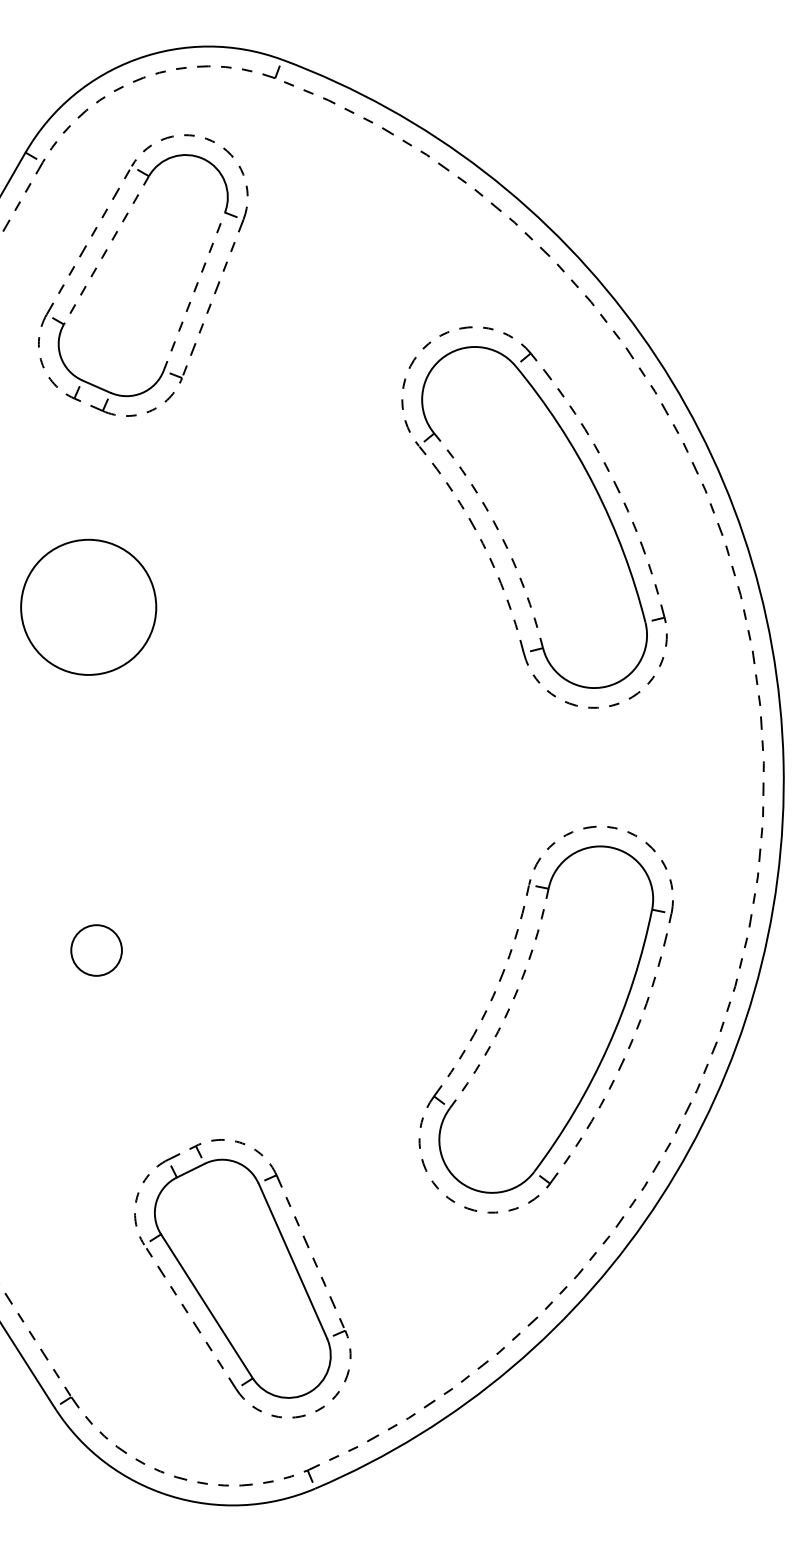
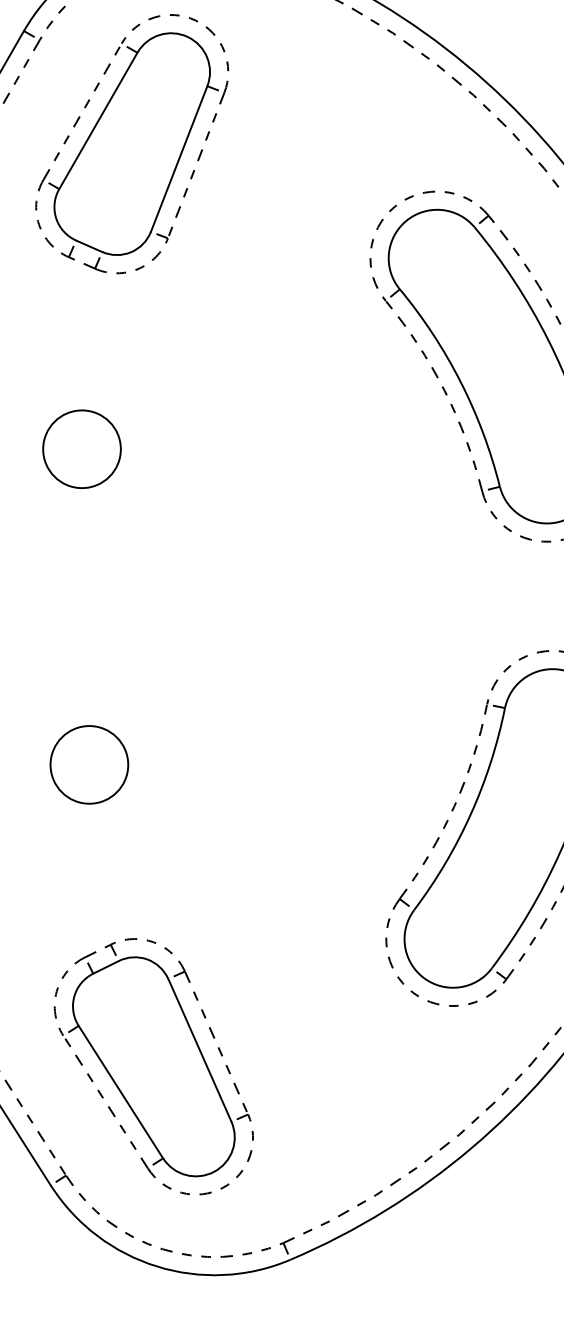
line: (106, 250) -> (98, 121), dashed -> solid
line: (194, 291) -> (179, 158), dashed -> solid
arc: (500, 534) -> (460, 382), dashed -> solid
circle: (88, 607) -> (81, 449), size x0.62
circle: (96, 950) -> (89, 764), size x1.67
arc: (511, 1004) -> (470, 814), dashed -> solid
part: (242, 1278) -> (153, 1066), moved

